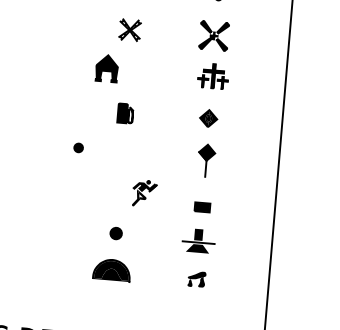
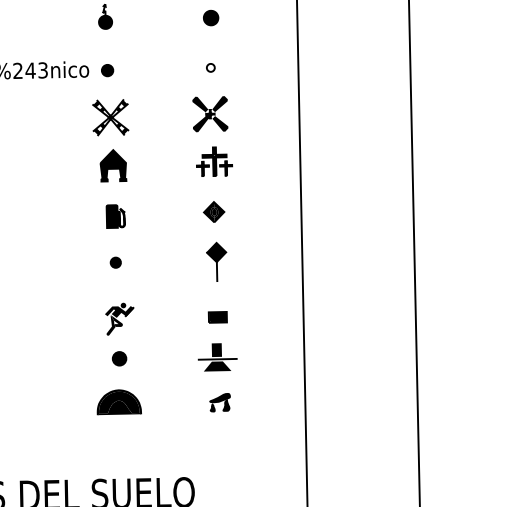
part: (129, 29) -> (110, 117), size x1.43
part: (107, 68) -> (113, 165), moved
part: (78, 147) -> (115, 262), moved
part: (144, 192) -> (119, 318), moved

